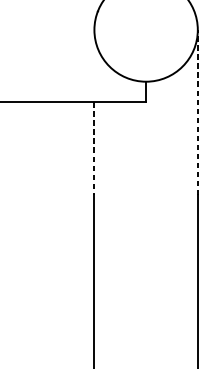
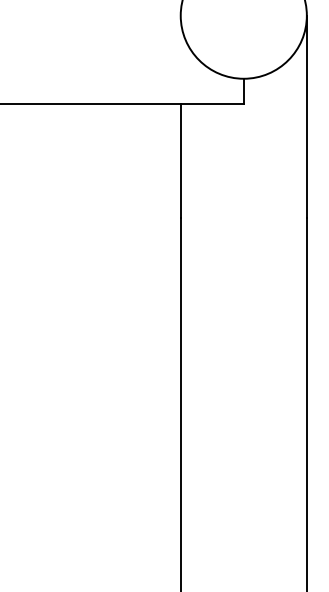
line: (197, 112) -> (306, 116), dashed -> solid
line: (94, 148) -> (180, 160), dashed -> solid

